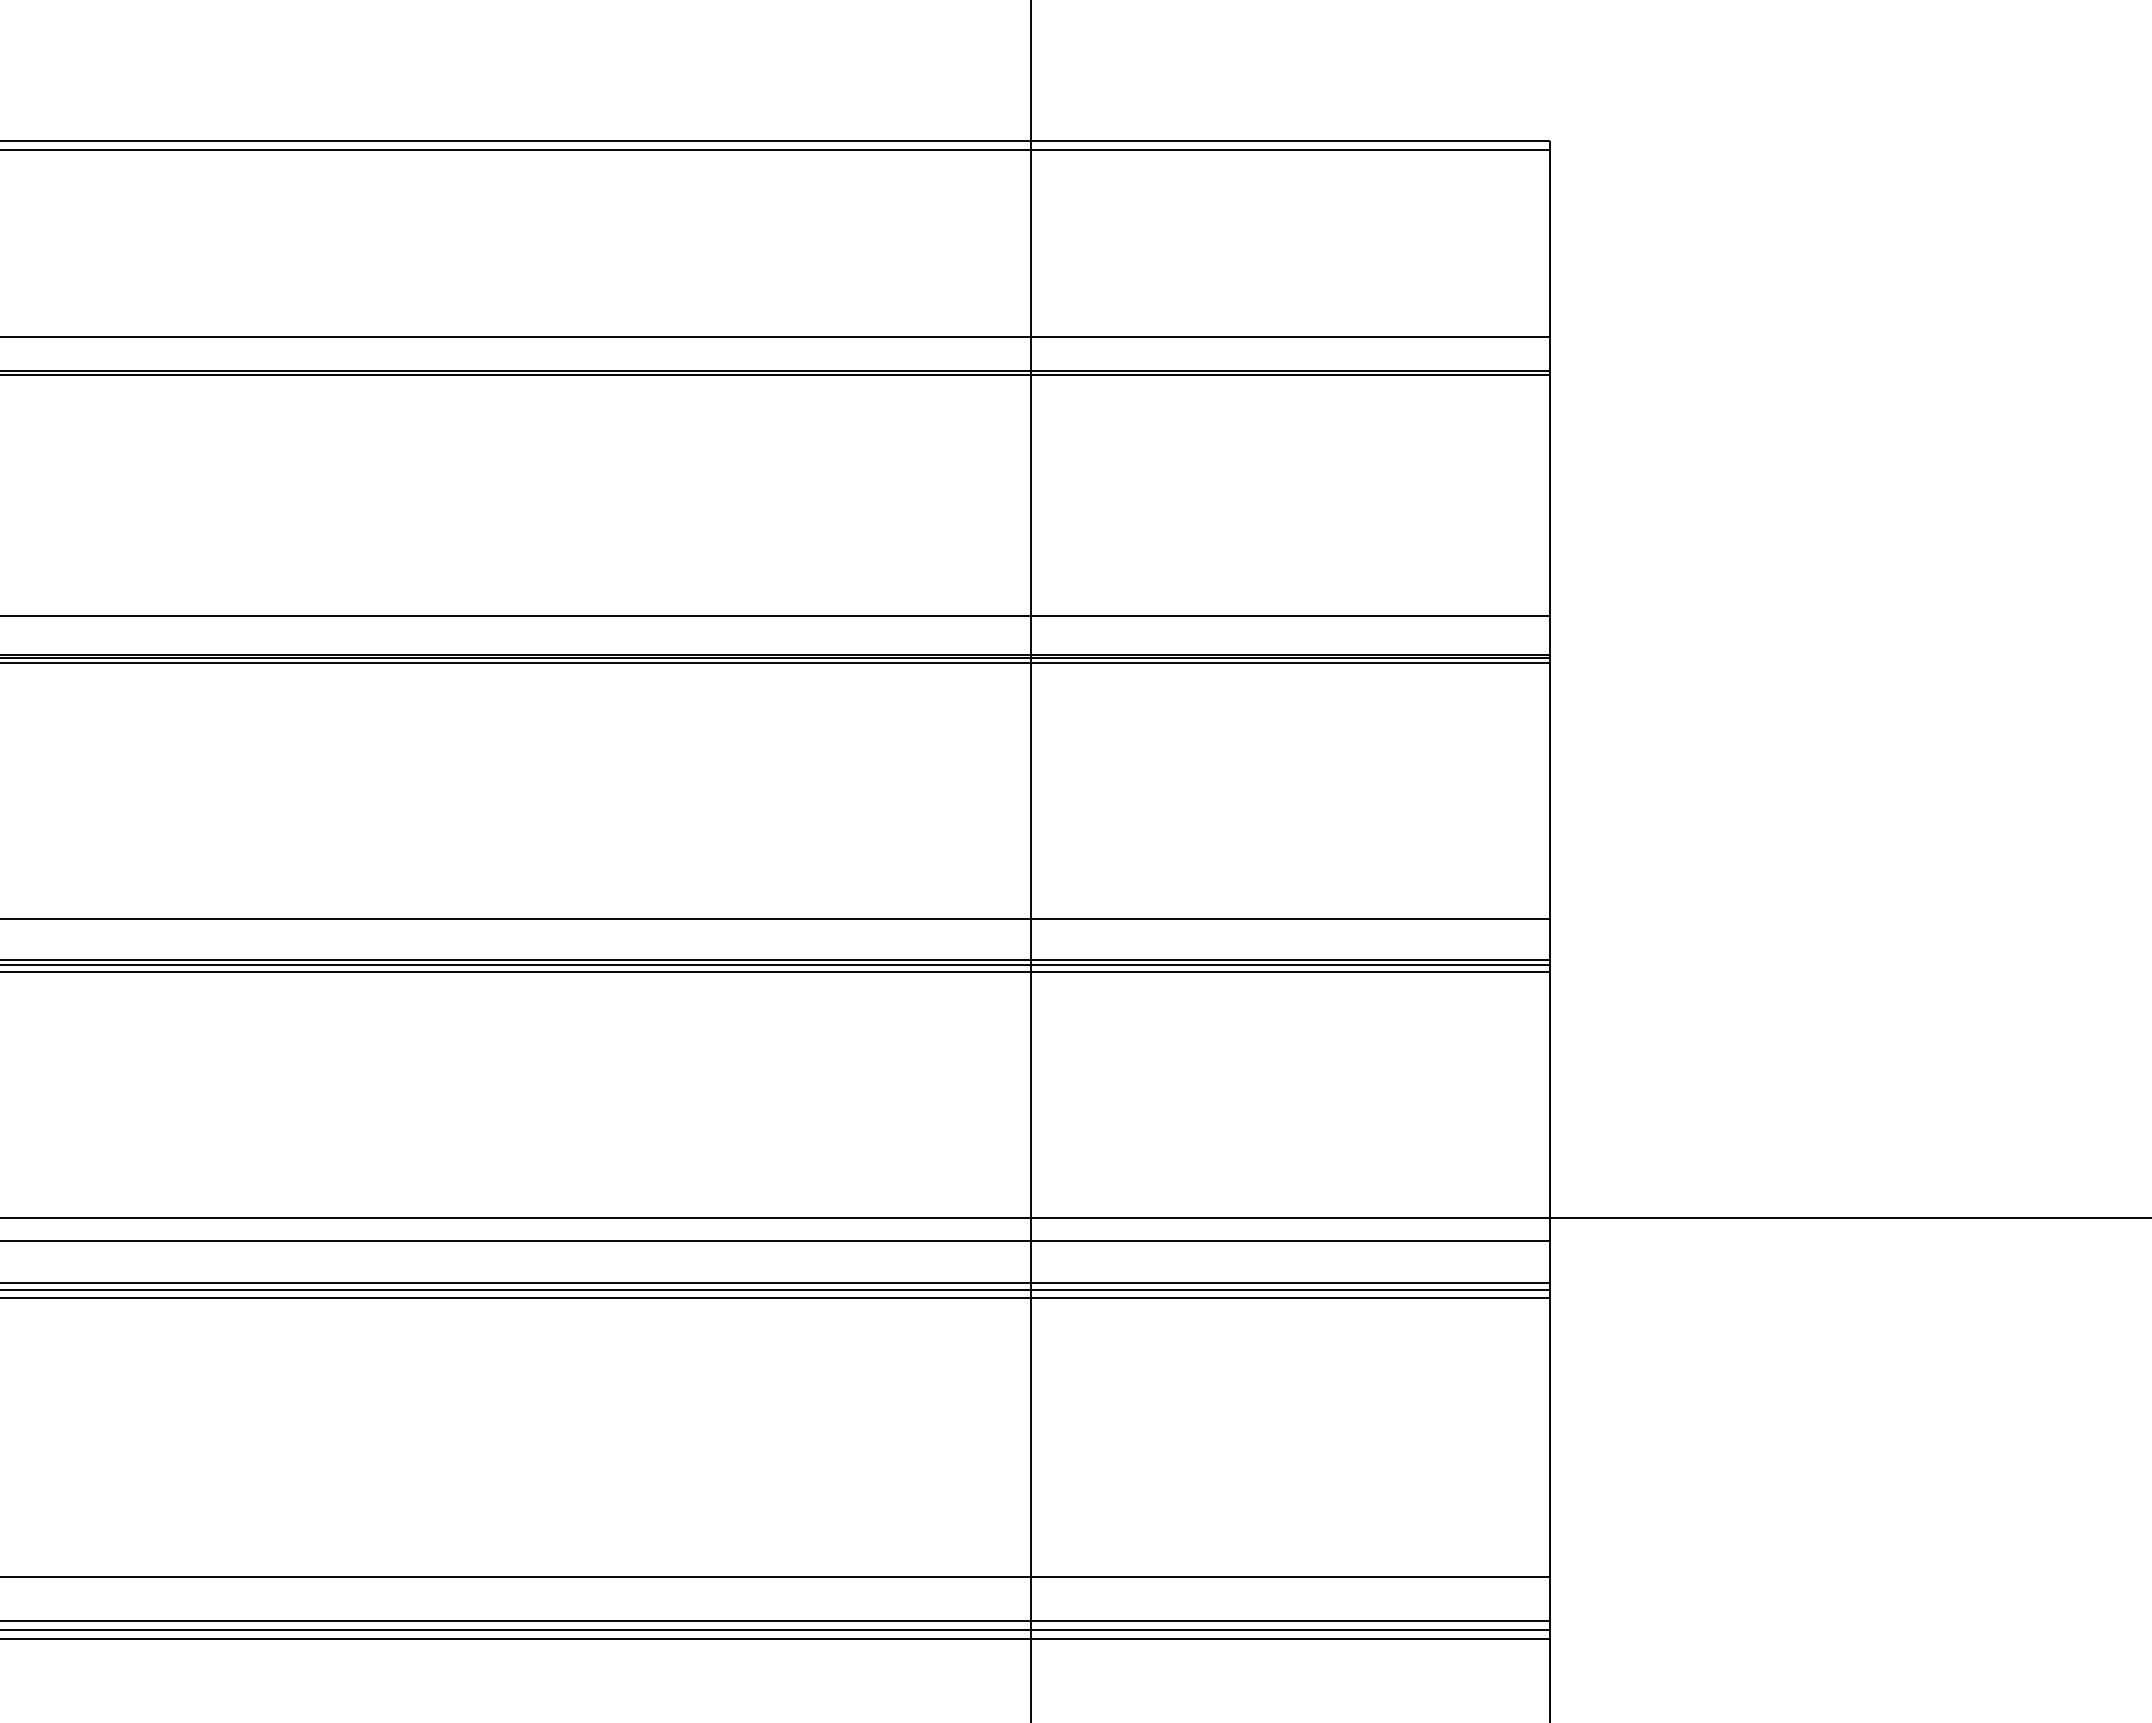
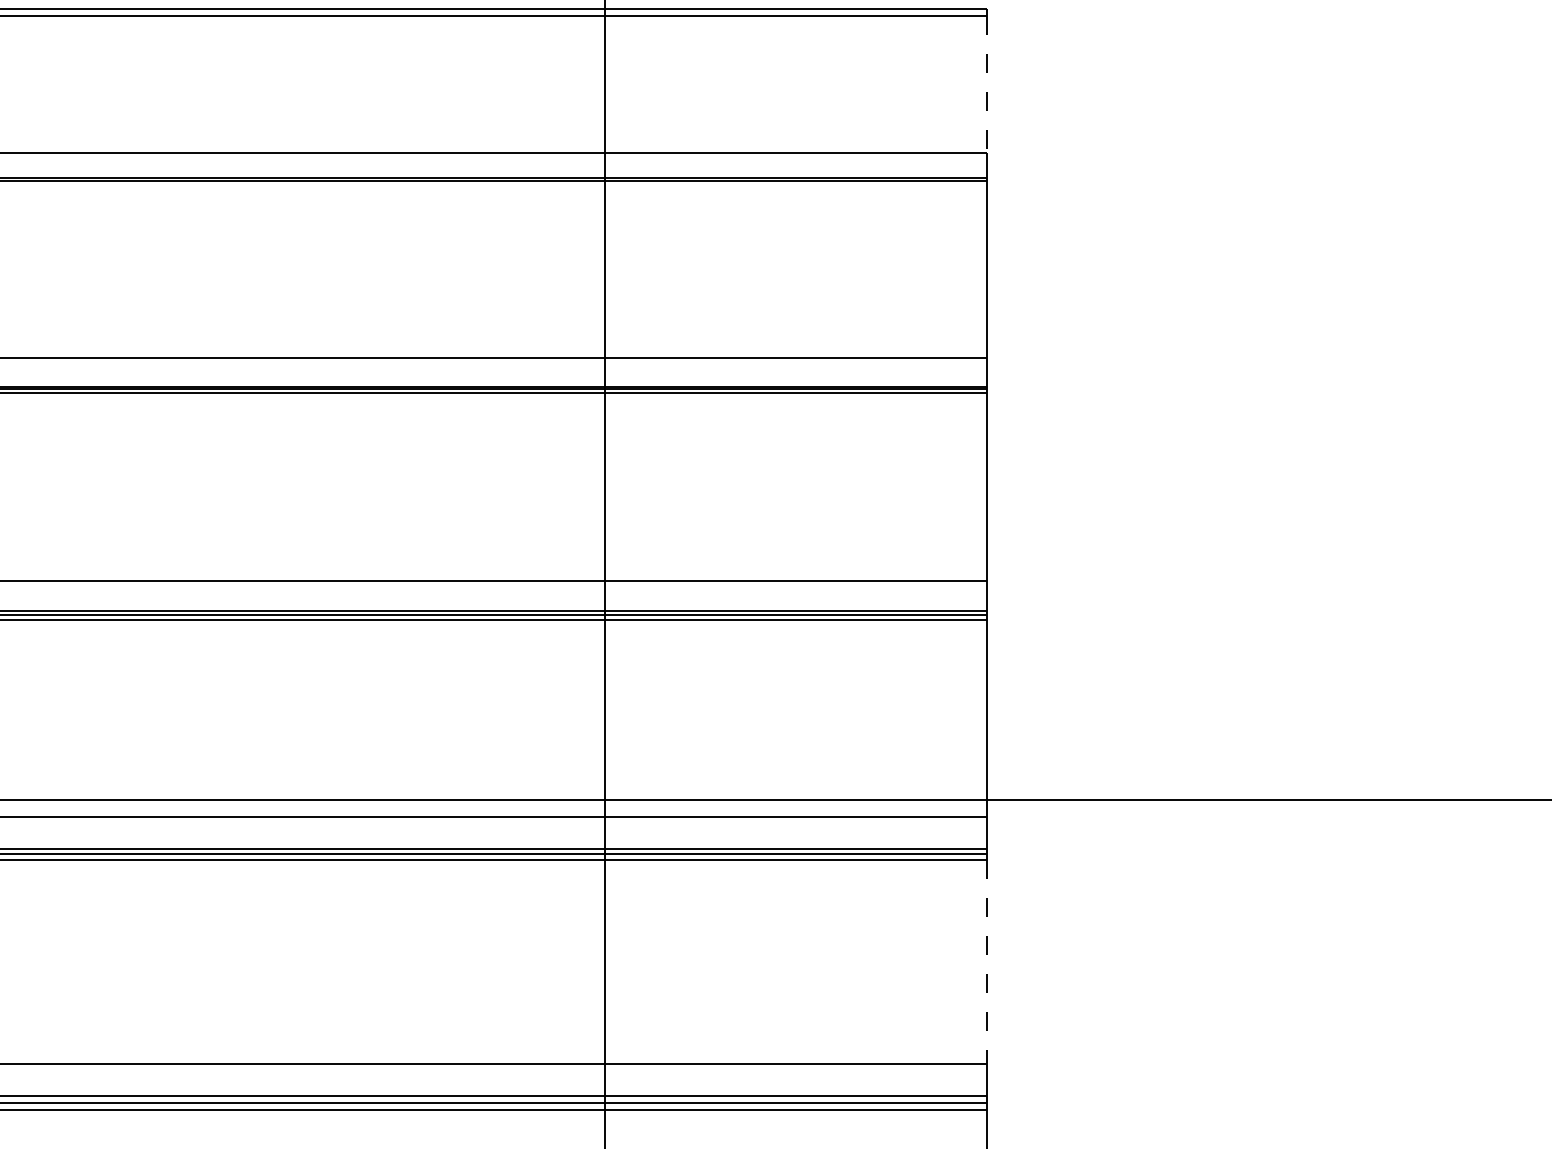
line: (1550, 243) -> (986, 84), solid -> dashed
line: (1550, 1438) -> (986, 962), solid -> dashed

